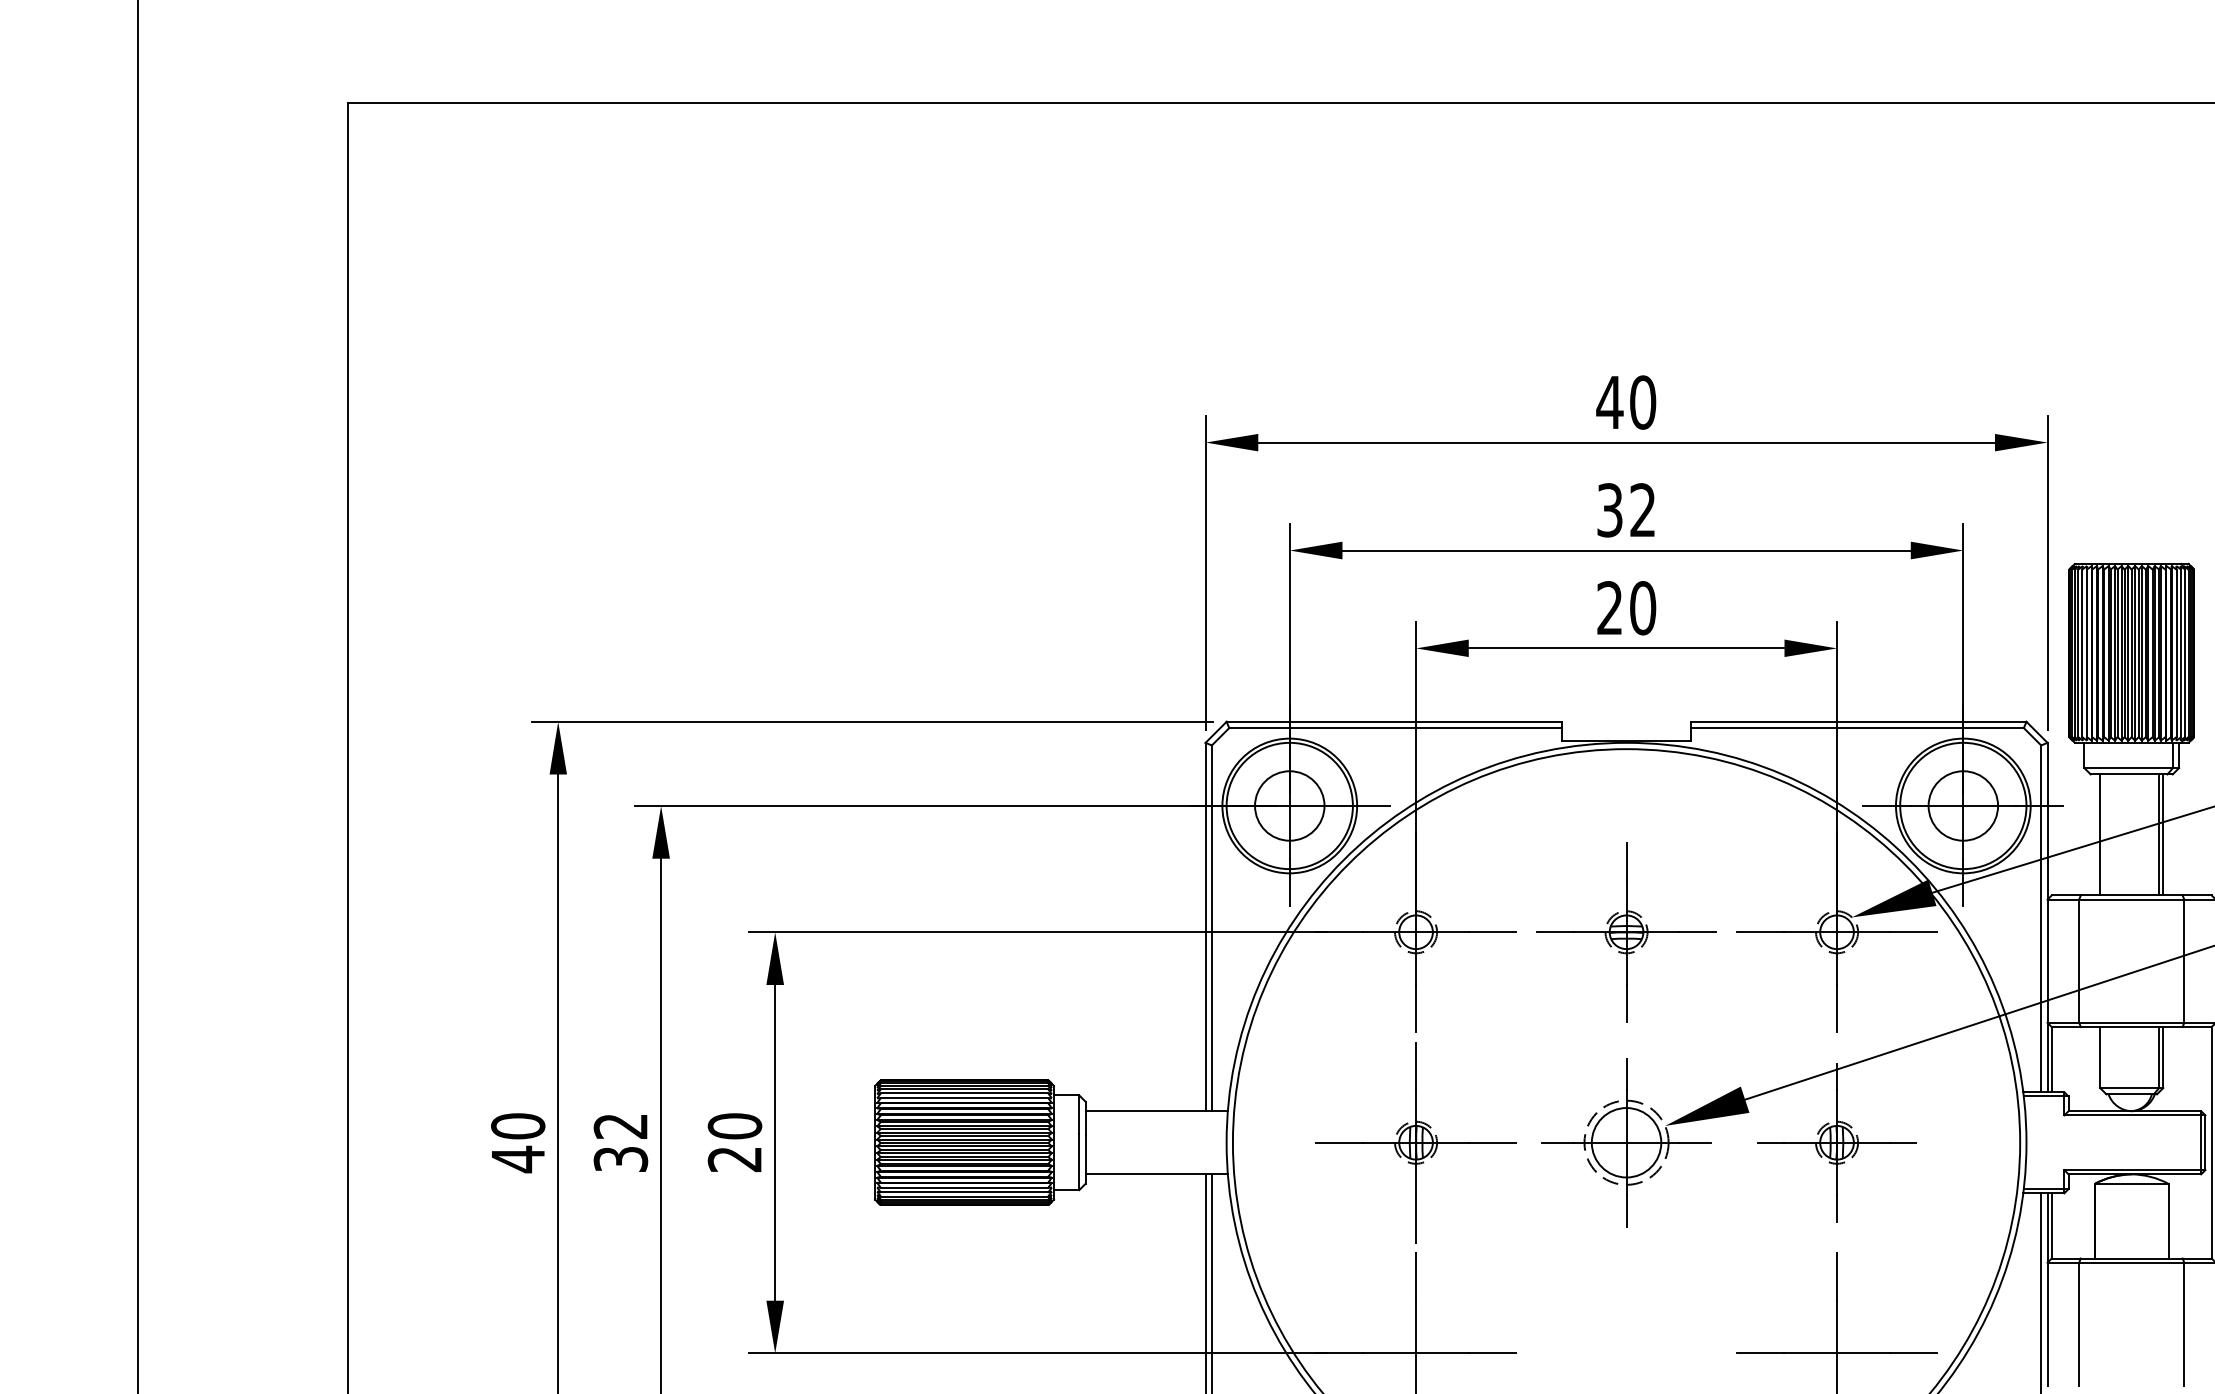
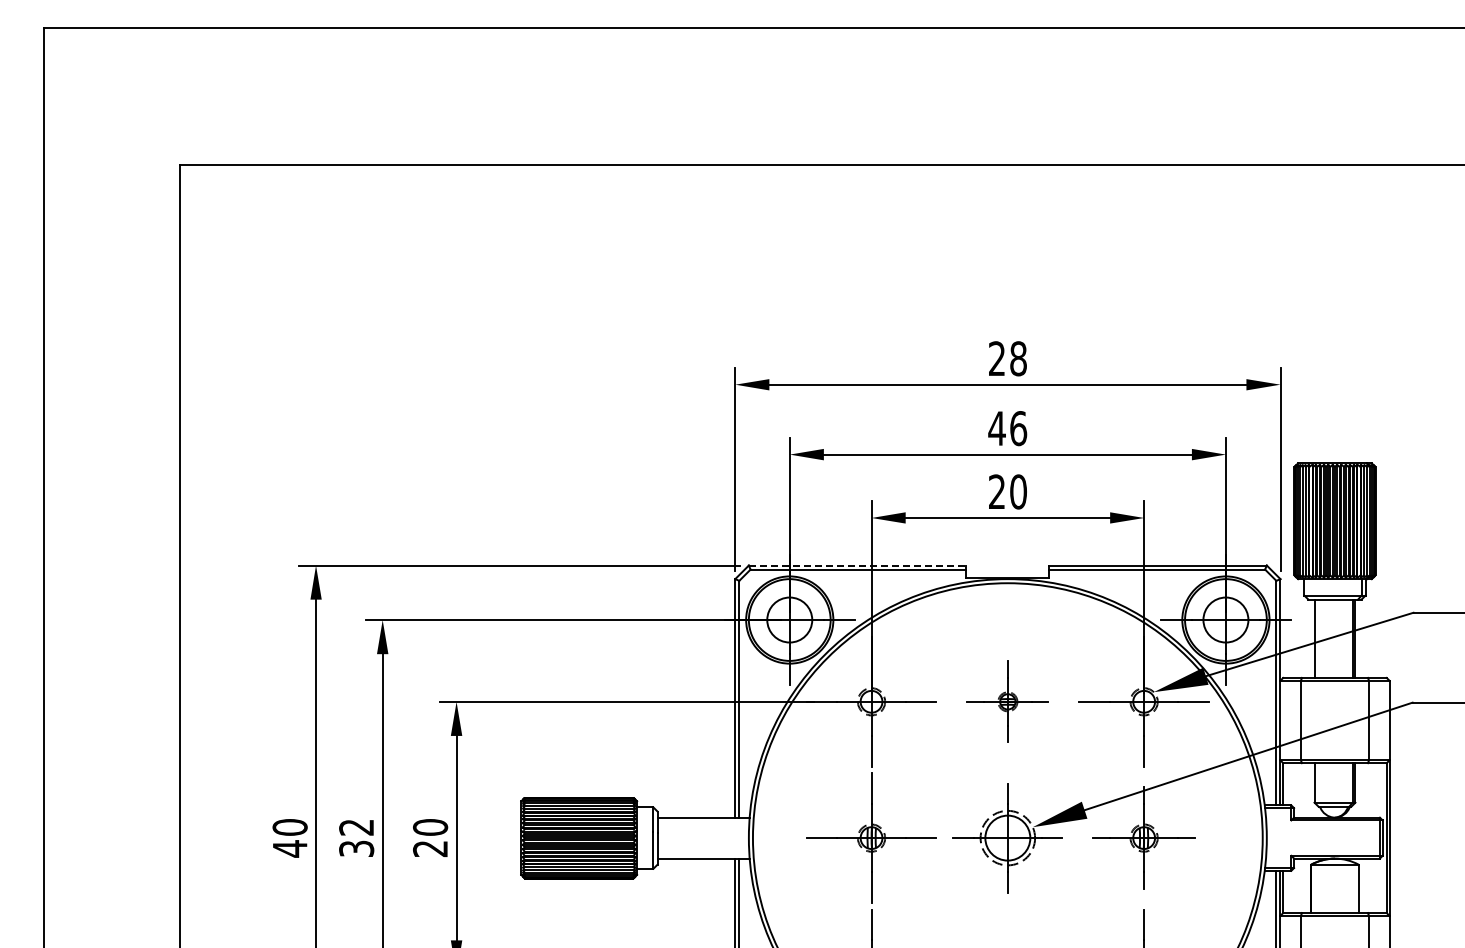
text: (1626, 402) -> (1007, 358), 40 -> 28
text: (1626, 510) -> (1007, 428), 32 -> 46
line: (1394, 721) -> (857, 565), solid -> dashed
part: (1626, 931) -> (1007, 701), size x0.7

